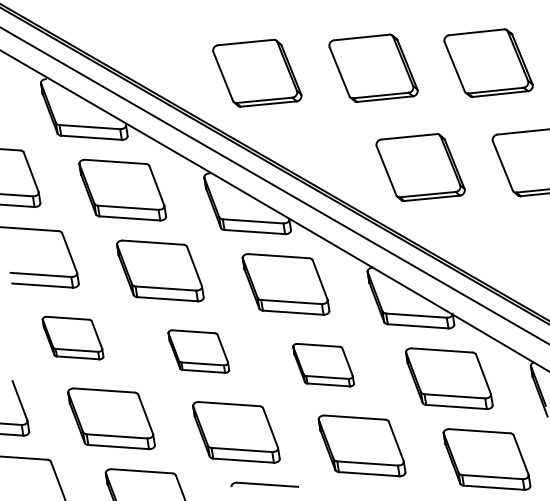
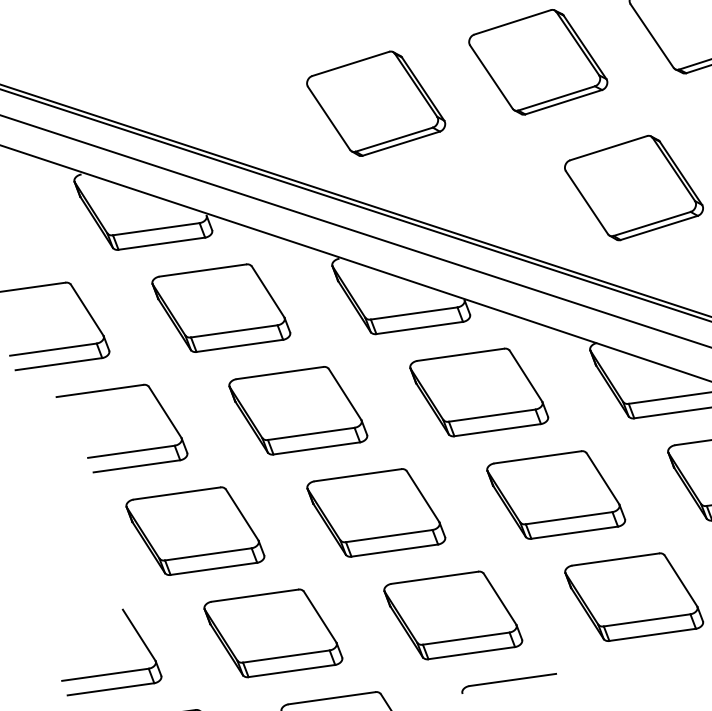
part: (72, 337) -> (194, 530), size x1.43
part: (198, 351) -> (375, 512), size x1.43
part: (323, 364) -> (555, 494), size x1.43

